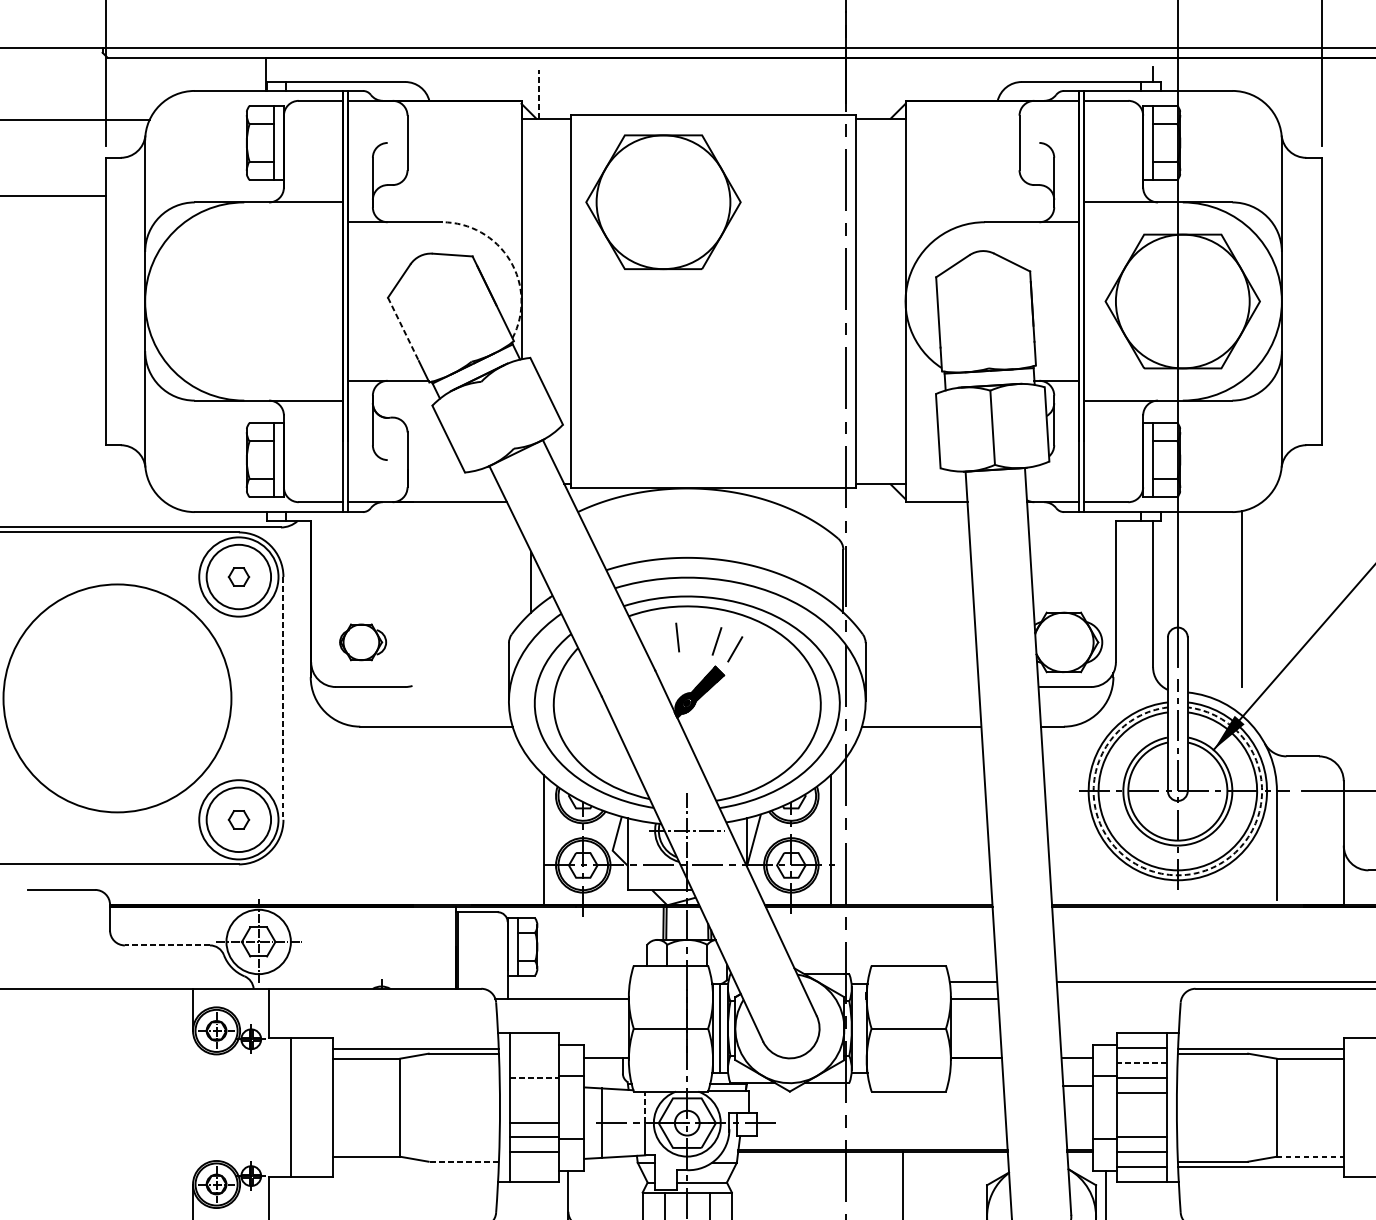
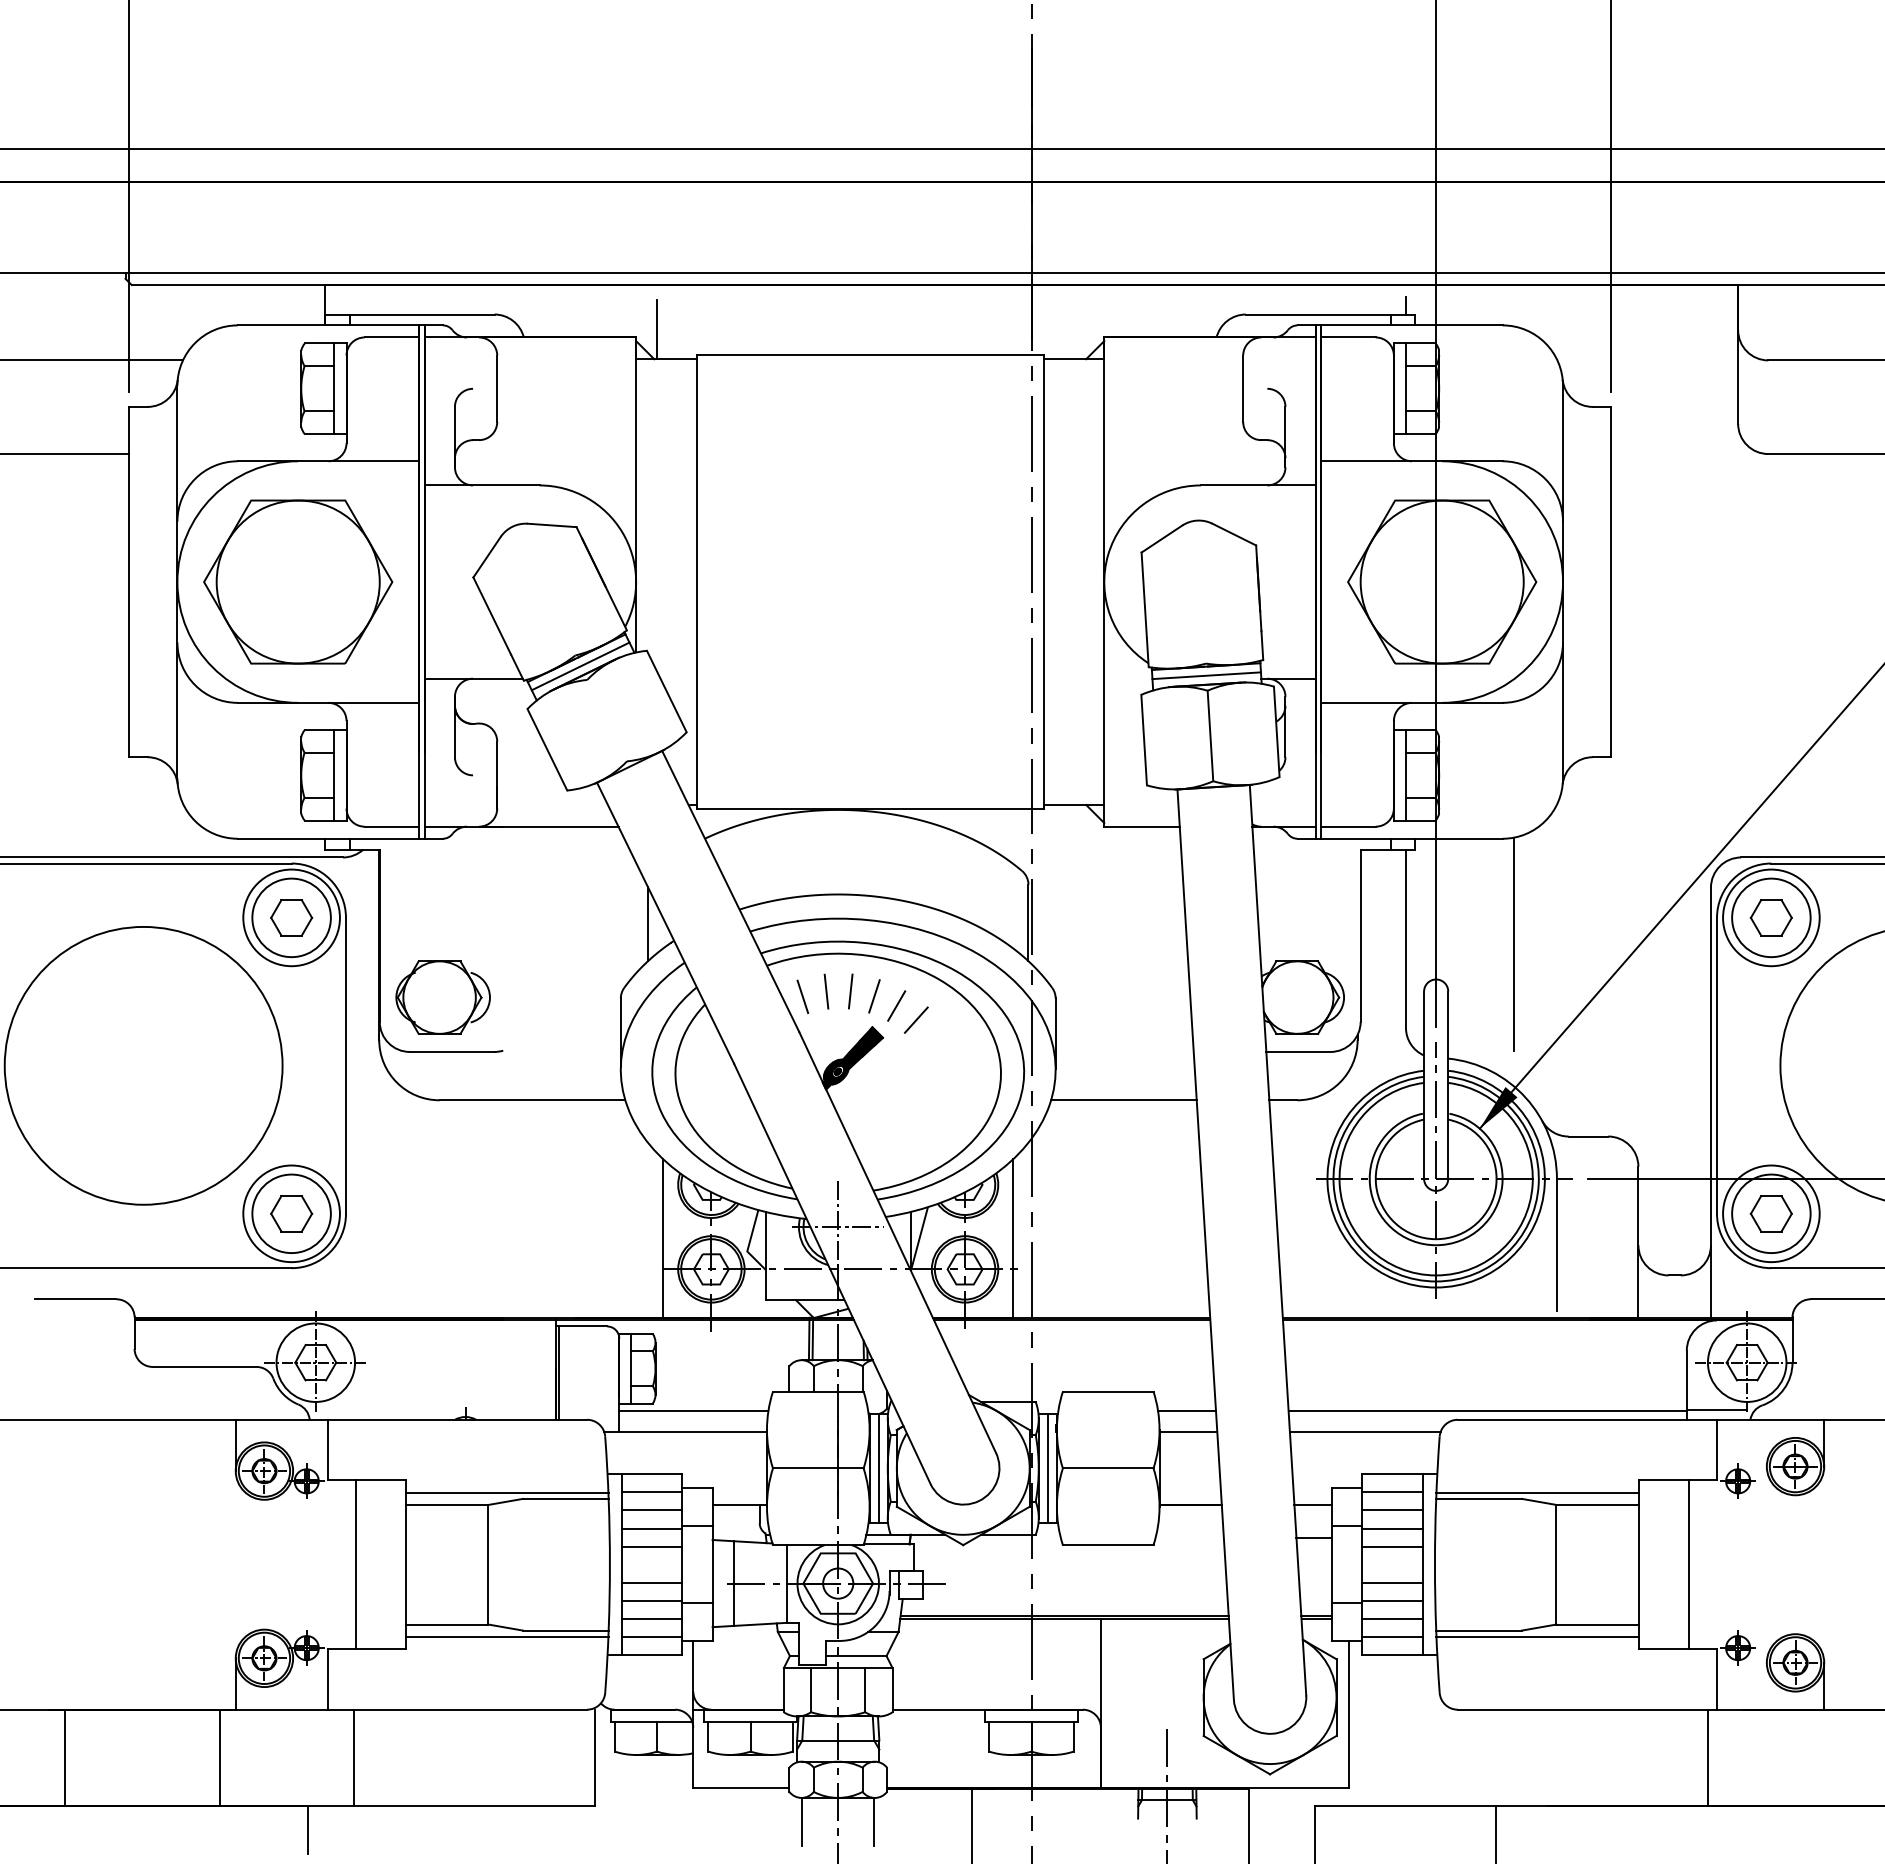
line: (539, 94) -> (657, 329), dashed -> solid
part: (663, 201) -> (298, 581), moved
arc: (510, 260) -> (622, 532), dashed -> solid
line: (403, 329) -> (492, 616), dashed -> solid
line: (475, 370) -> (580, 666), added
line: (989, 378) -> (1206, 675), added
part: (238, 576) -> (291, 917), size x1.67
line: (697, 637) -> (850, 991), added
line: (657, 641) -> (802, 996), added
part: (362, 642) -> (442, 997), size x1.67
line: (751, 660) -> (916, 1019), added
line: (283, 698) -> (346, 1065), dashed -> solid
part: (238, 819) -> (291, 1213), size x1.67
arc: (1178, 875) -> (1436, 1281), dashed -> solid
line: (167, 945) -> (204, 1366), dashed -> solid
line: (568, 981) -> (693, 1411), added
line: (1119, 999) -> (1364, 1432), added
line: (858, 1028) -> (1047, 1468), added
line: (534, 1048) -> (652, 1492), added
line: (534, 1063) -> (652, 1510), added
line: (1142, 1063) -> (1392, 1510), dashed -> solid
line: (534, 1077) -> (652, 1528), dashed -> solid
line: (534, 1092) -> (652, 1546), added
line: (644, 1106) -> (786, 1563), dashed -> solid
line: (1142, 1122) -> (1392, 1582), added
line: (1310, 1156) -> (1597, 1624), dashed -> solid
line: (463, 1161) -> (565, 1630), dashed -> solid
line: (415, 1166) -> (507, 1636), added
line: (534, 1167) -> (652, 1637), added

